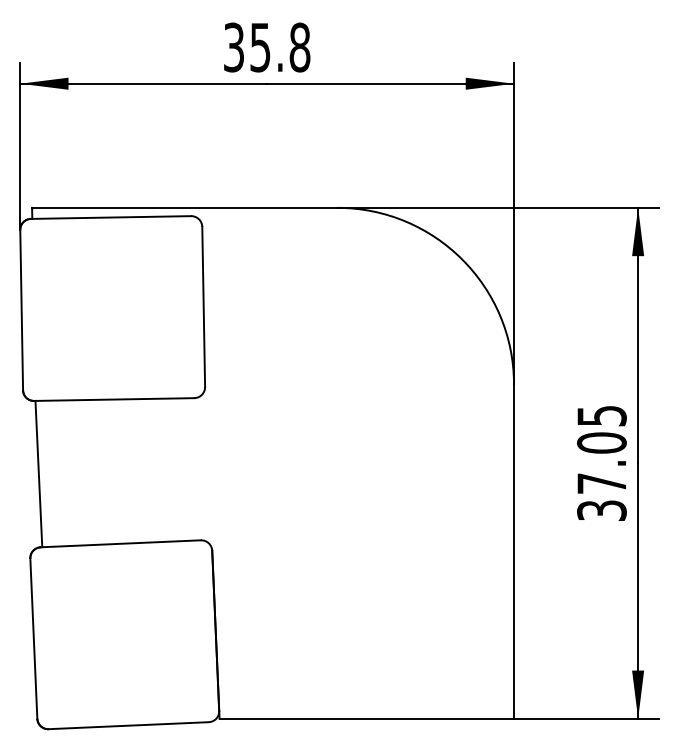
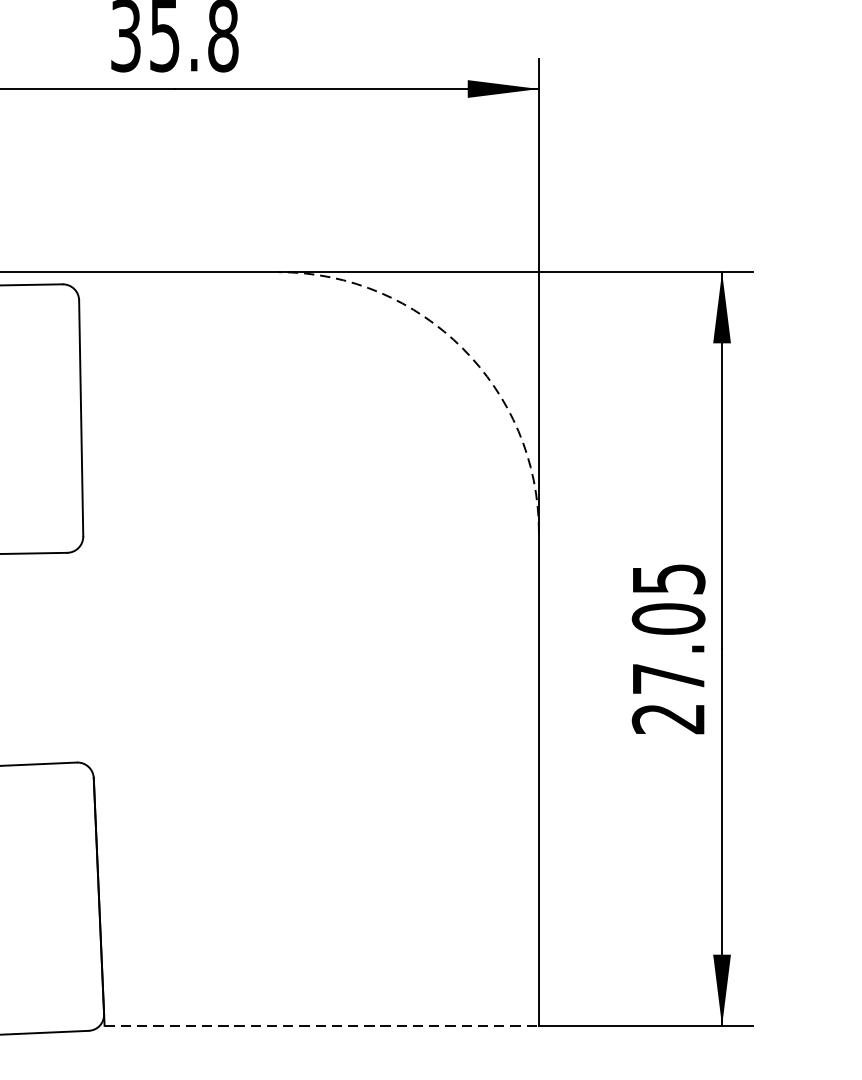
arc: (462, 259) -> (462, 348), solid -> dashed
text: (601, 510) -> (668, 718), 37.05 -> 27.05
line: (367, 718) -> (322, 1025), solid -> dashed

